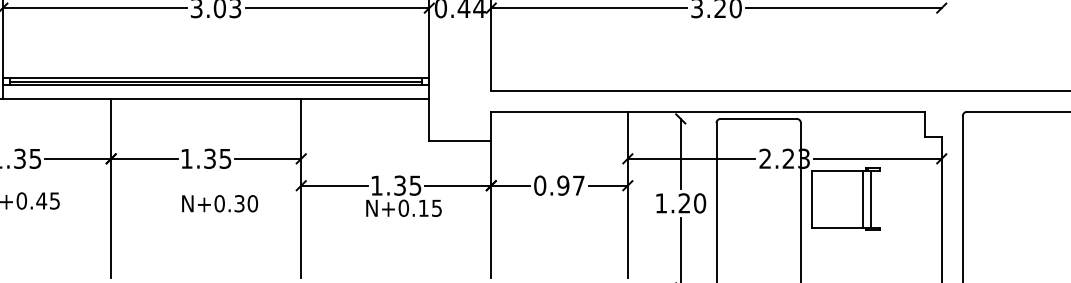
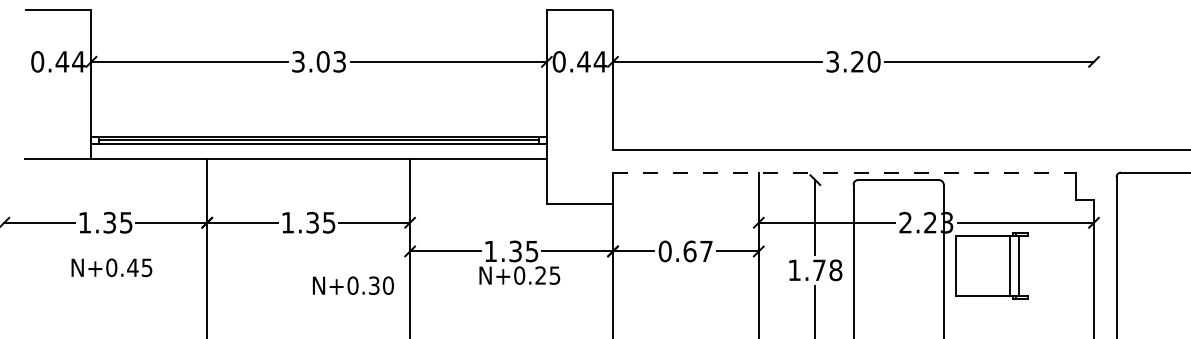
line: (708, 111) -> (844, 172), solid -> dashed
text: (562, 185) -> (689, 251), 0.97 -> 0.67
text: (692, 202) -> (827, 269), 1.20 -> 1.78
text: (220, 203) -> (353, 285), moved
text: (423, 208) -> (540, 275), N+0.15 -> N+0.25

